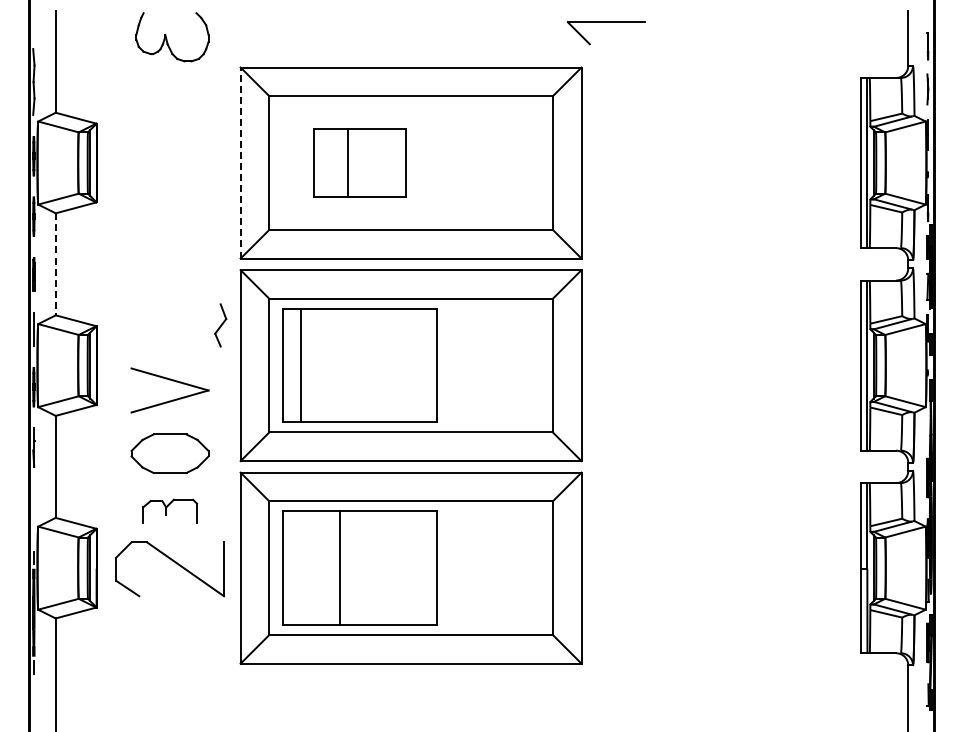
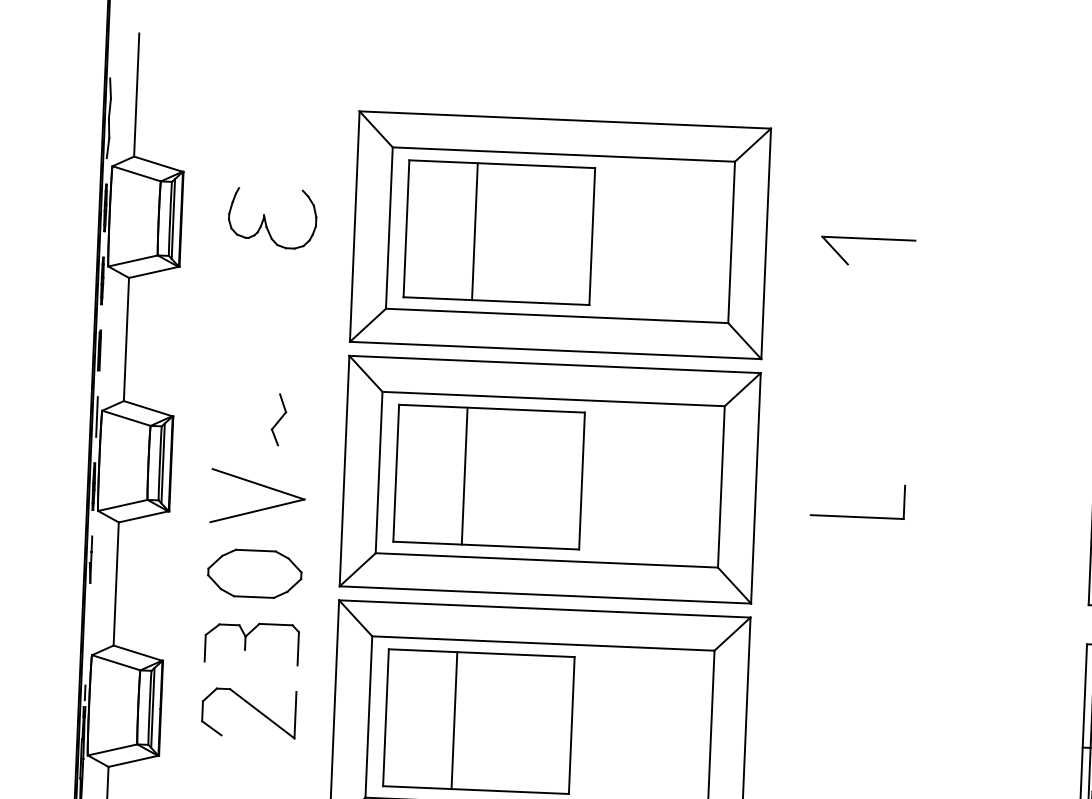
part: (605, 22) -> (867, 238), moved
part: (172, 37) -> (272, 218), moved
line: (240, 162) -> (354, 225), dashed -> solid
part: (359, 162) -> (498, 231), size x1.67
line: (55, 264) -> (126, 339), dashed -> solid
part: (220, 325) -> (278, 419), moved
line: (301, 365) -> (465, 476), moved
part: (666, 385) -> (857, 516), added
part: (169, 510) -> (251, 642), size x1.43
part: (169, 568) -> (248, 712), size x0.71

